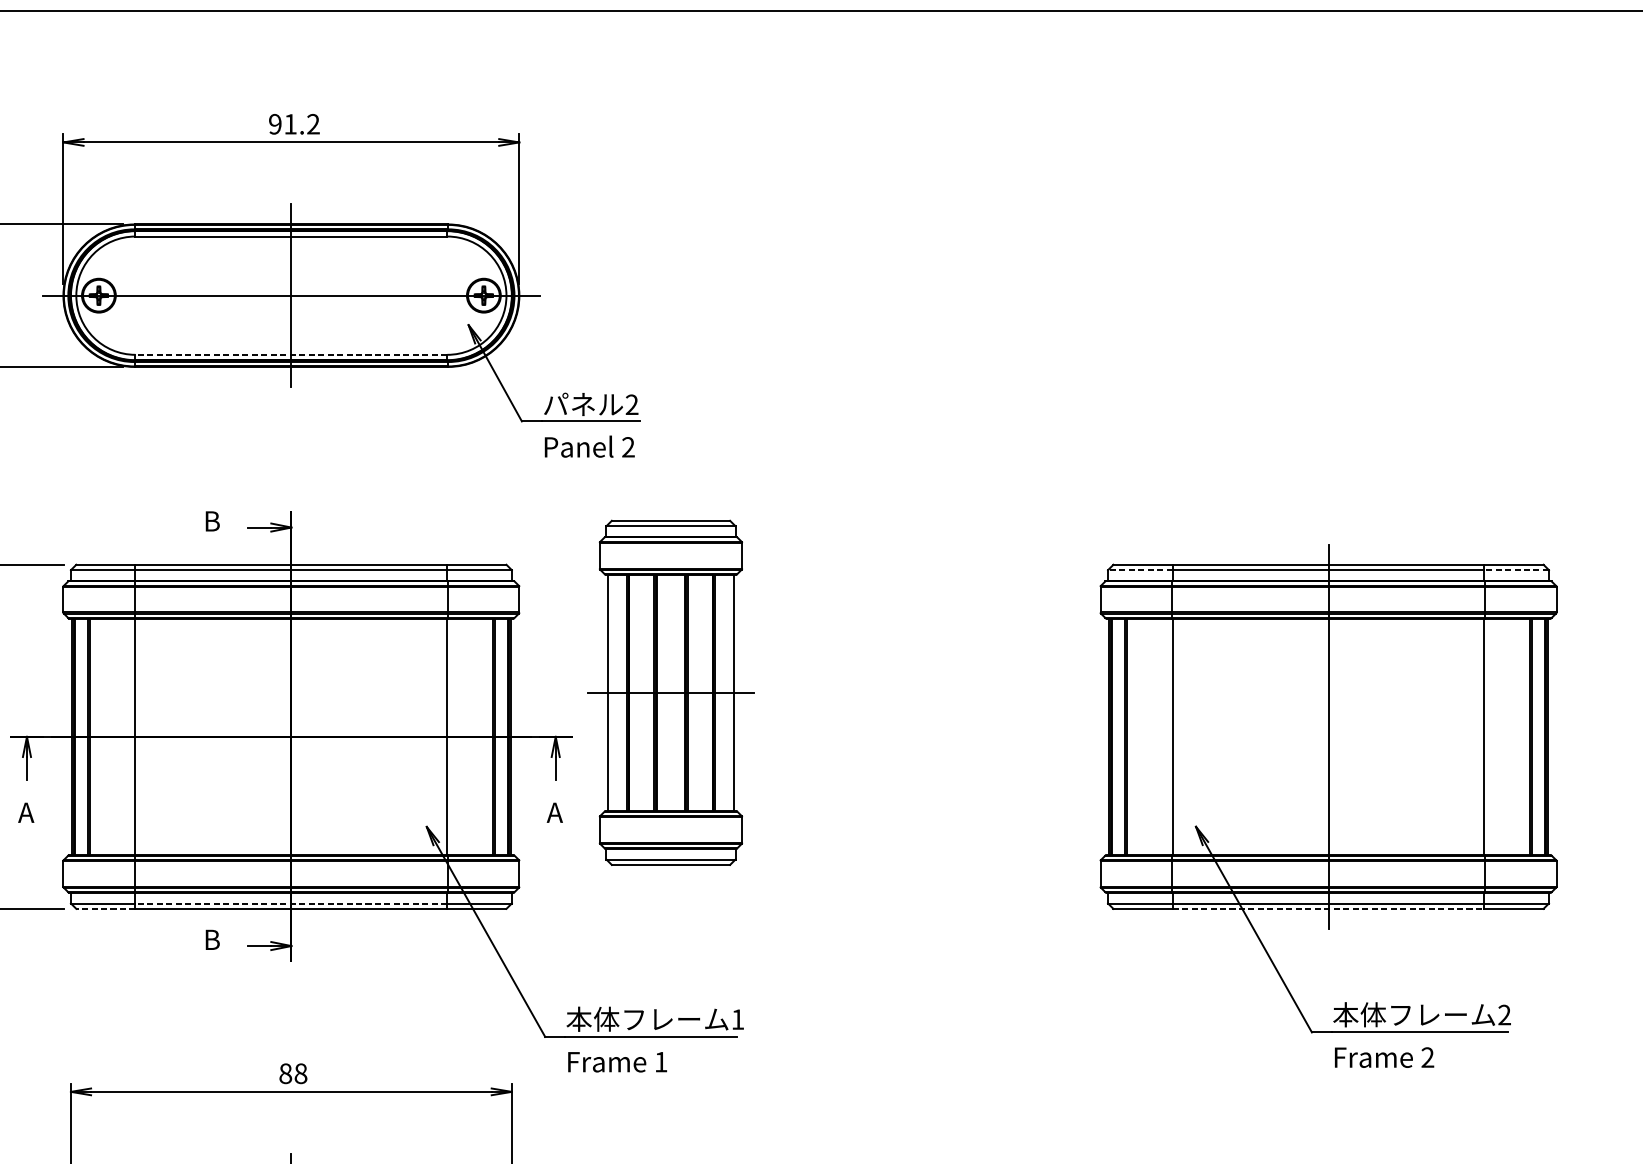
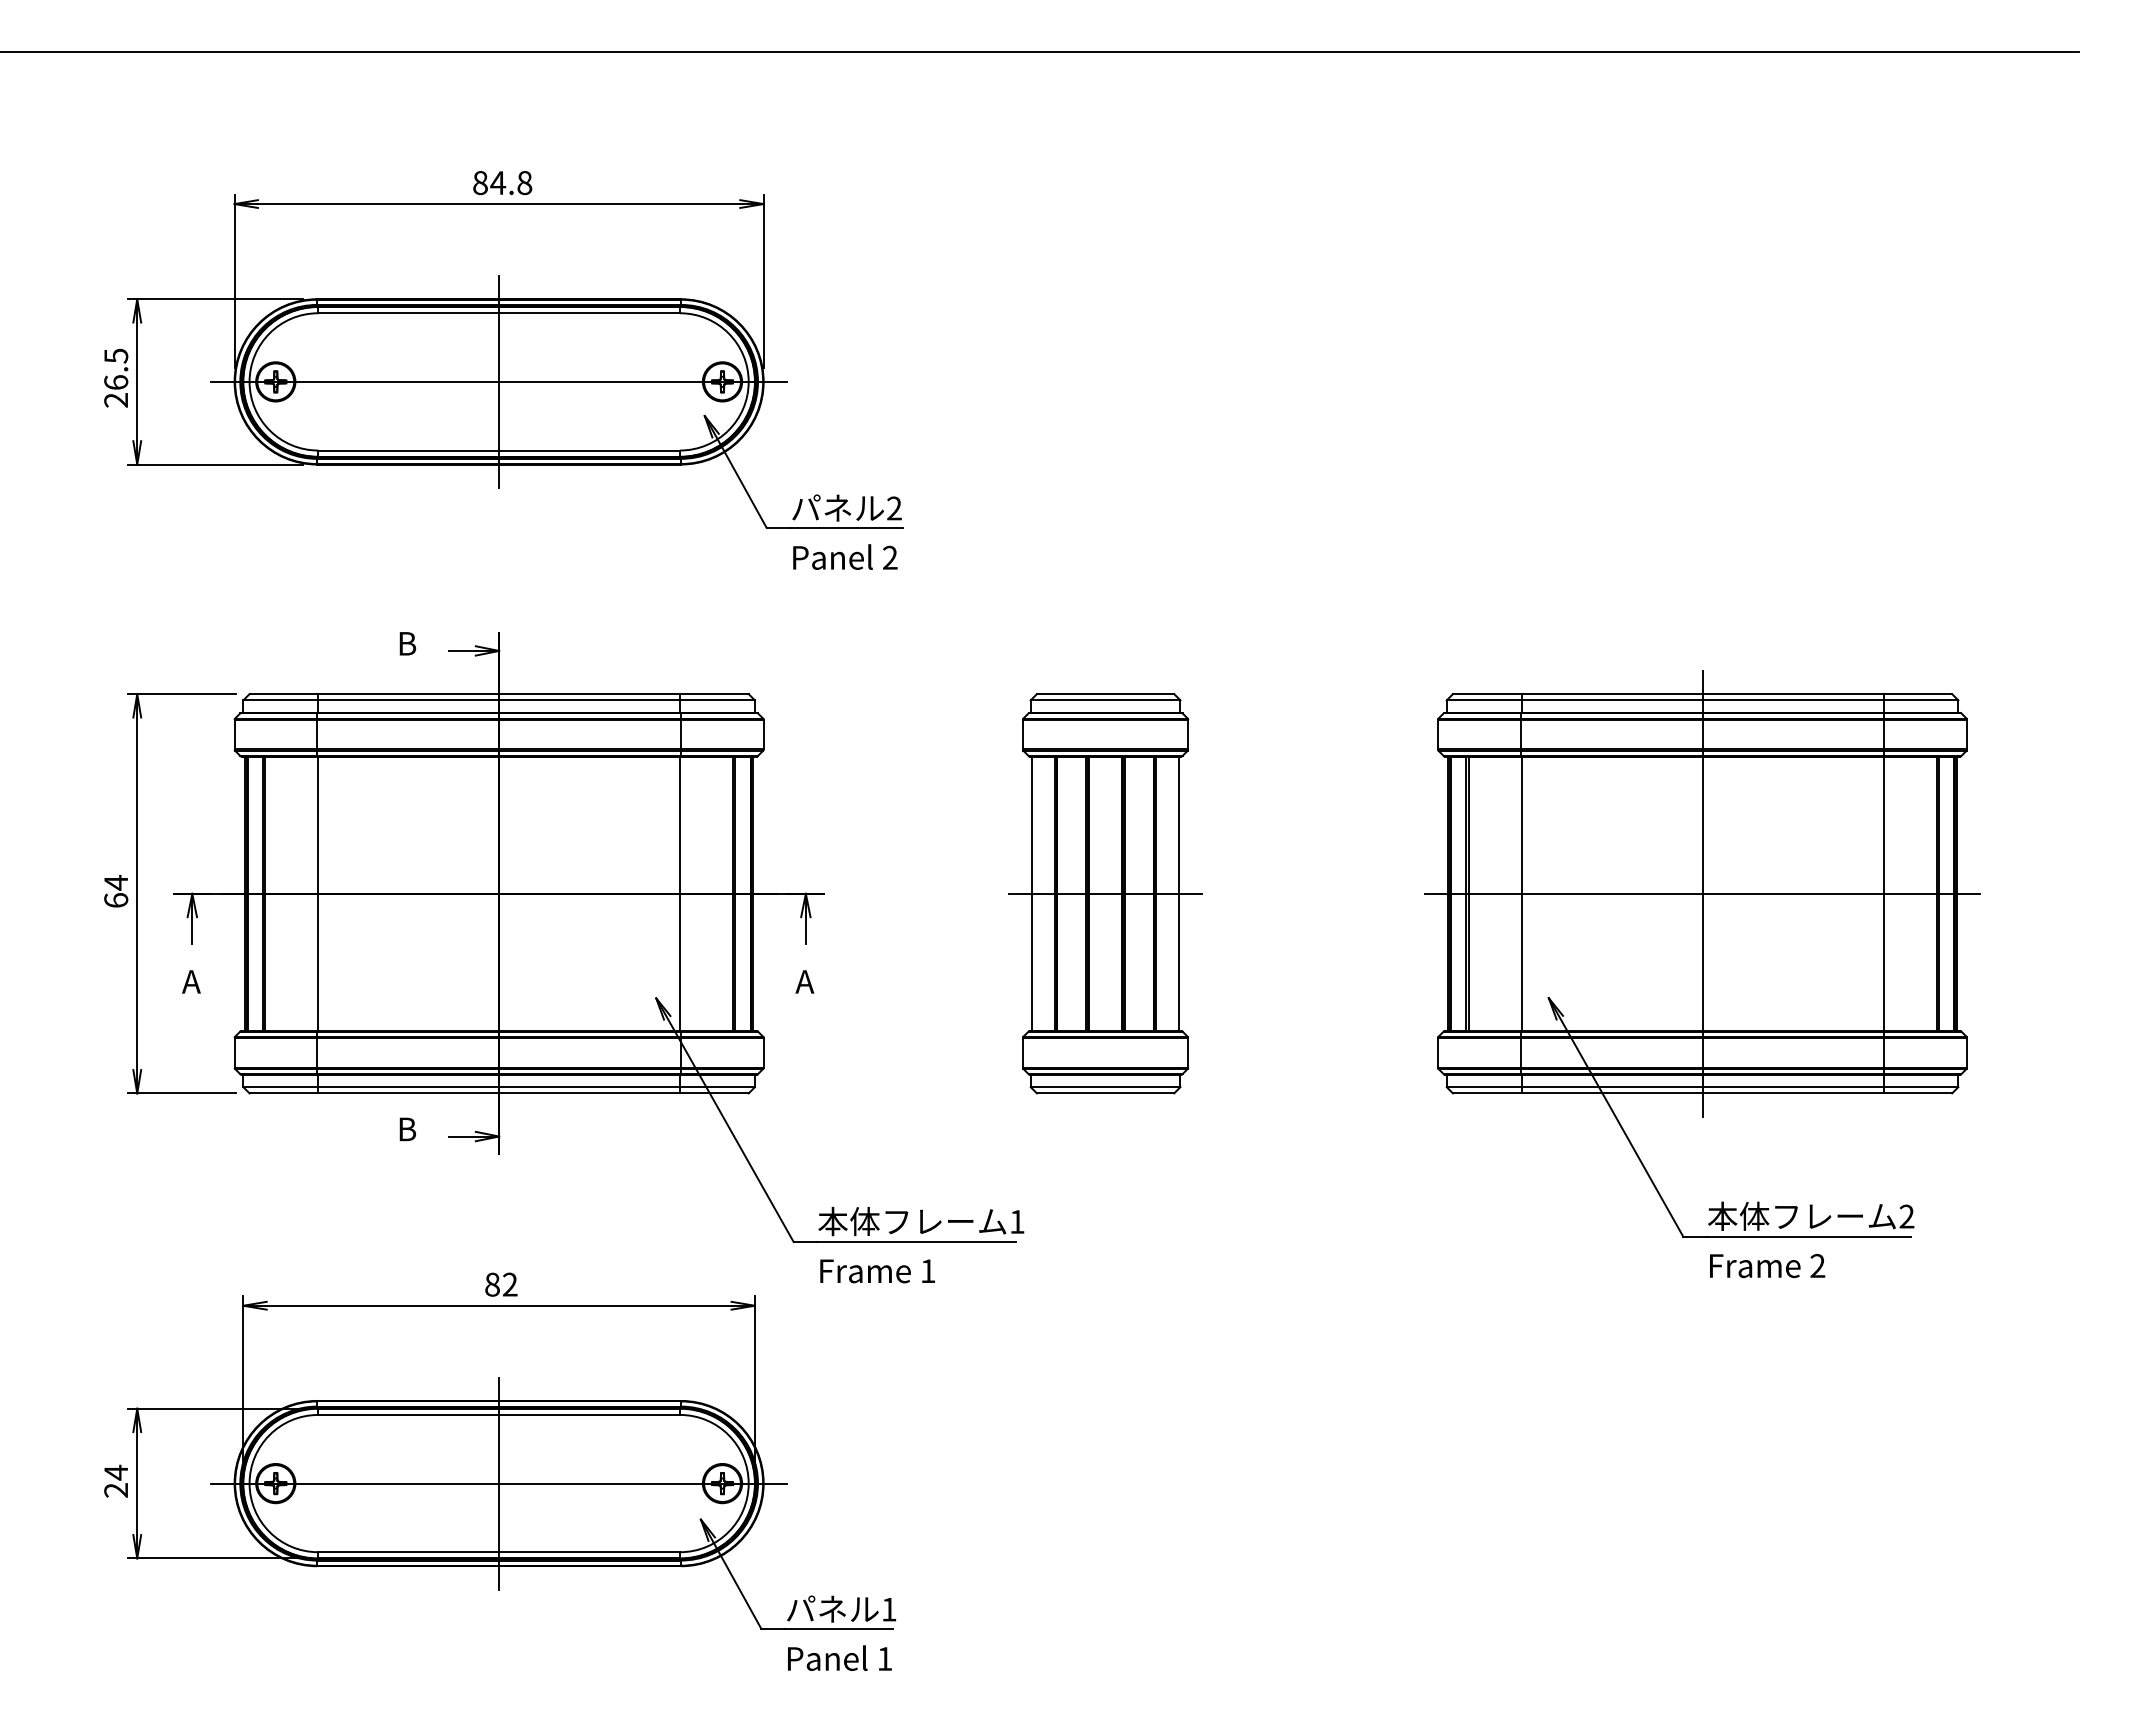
text: (294, 124) -> (502, 183), 91.2 -> 84.8
line: (291, 354) -> (499, 450), dashed -> solid
line: (1139, 570) -> (1483, 700), dashed -> solid
line: (1516, 570) -> (1920, 700), dashed -> solid
part: (670, 692) -> (1105, 893), moved
line: (1328, 736) -> (1702, 893), added
line: (291, 903) -> (499, 1087), dashed -> solid
line: (105, 908) -> (283, 1093), dashed -> solid
line: (1328, 908) -> (1702, 1093), dashed -> solid
text: (300, 1073) -> (509, 1284), 88 -> 82

